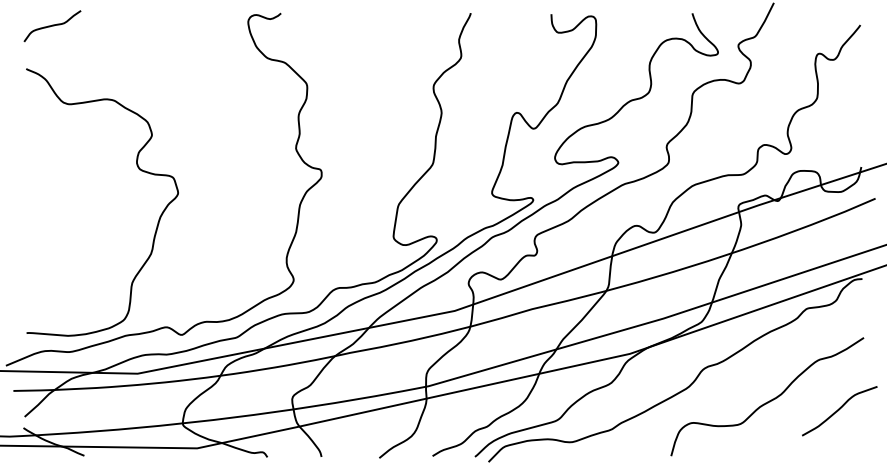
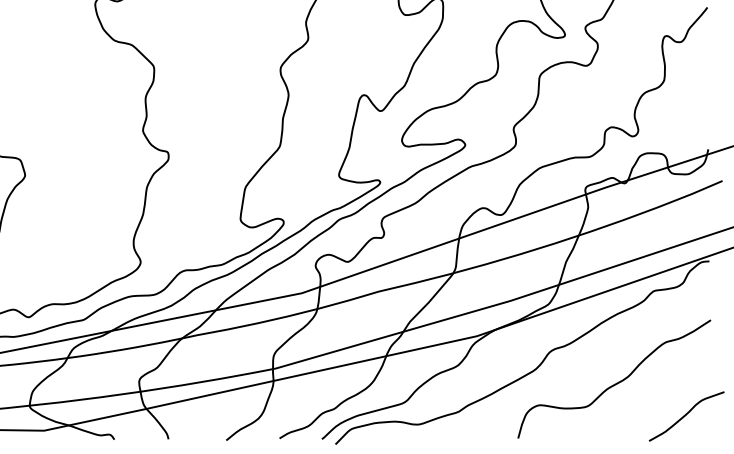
curve: (839, 410) -> (686, 415), moved

